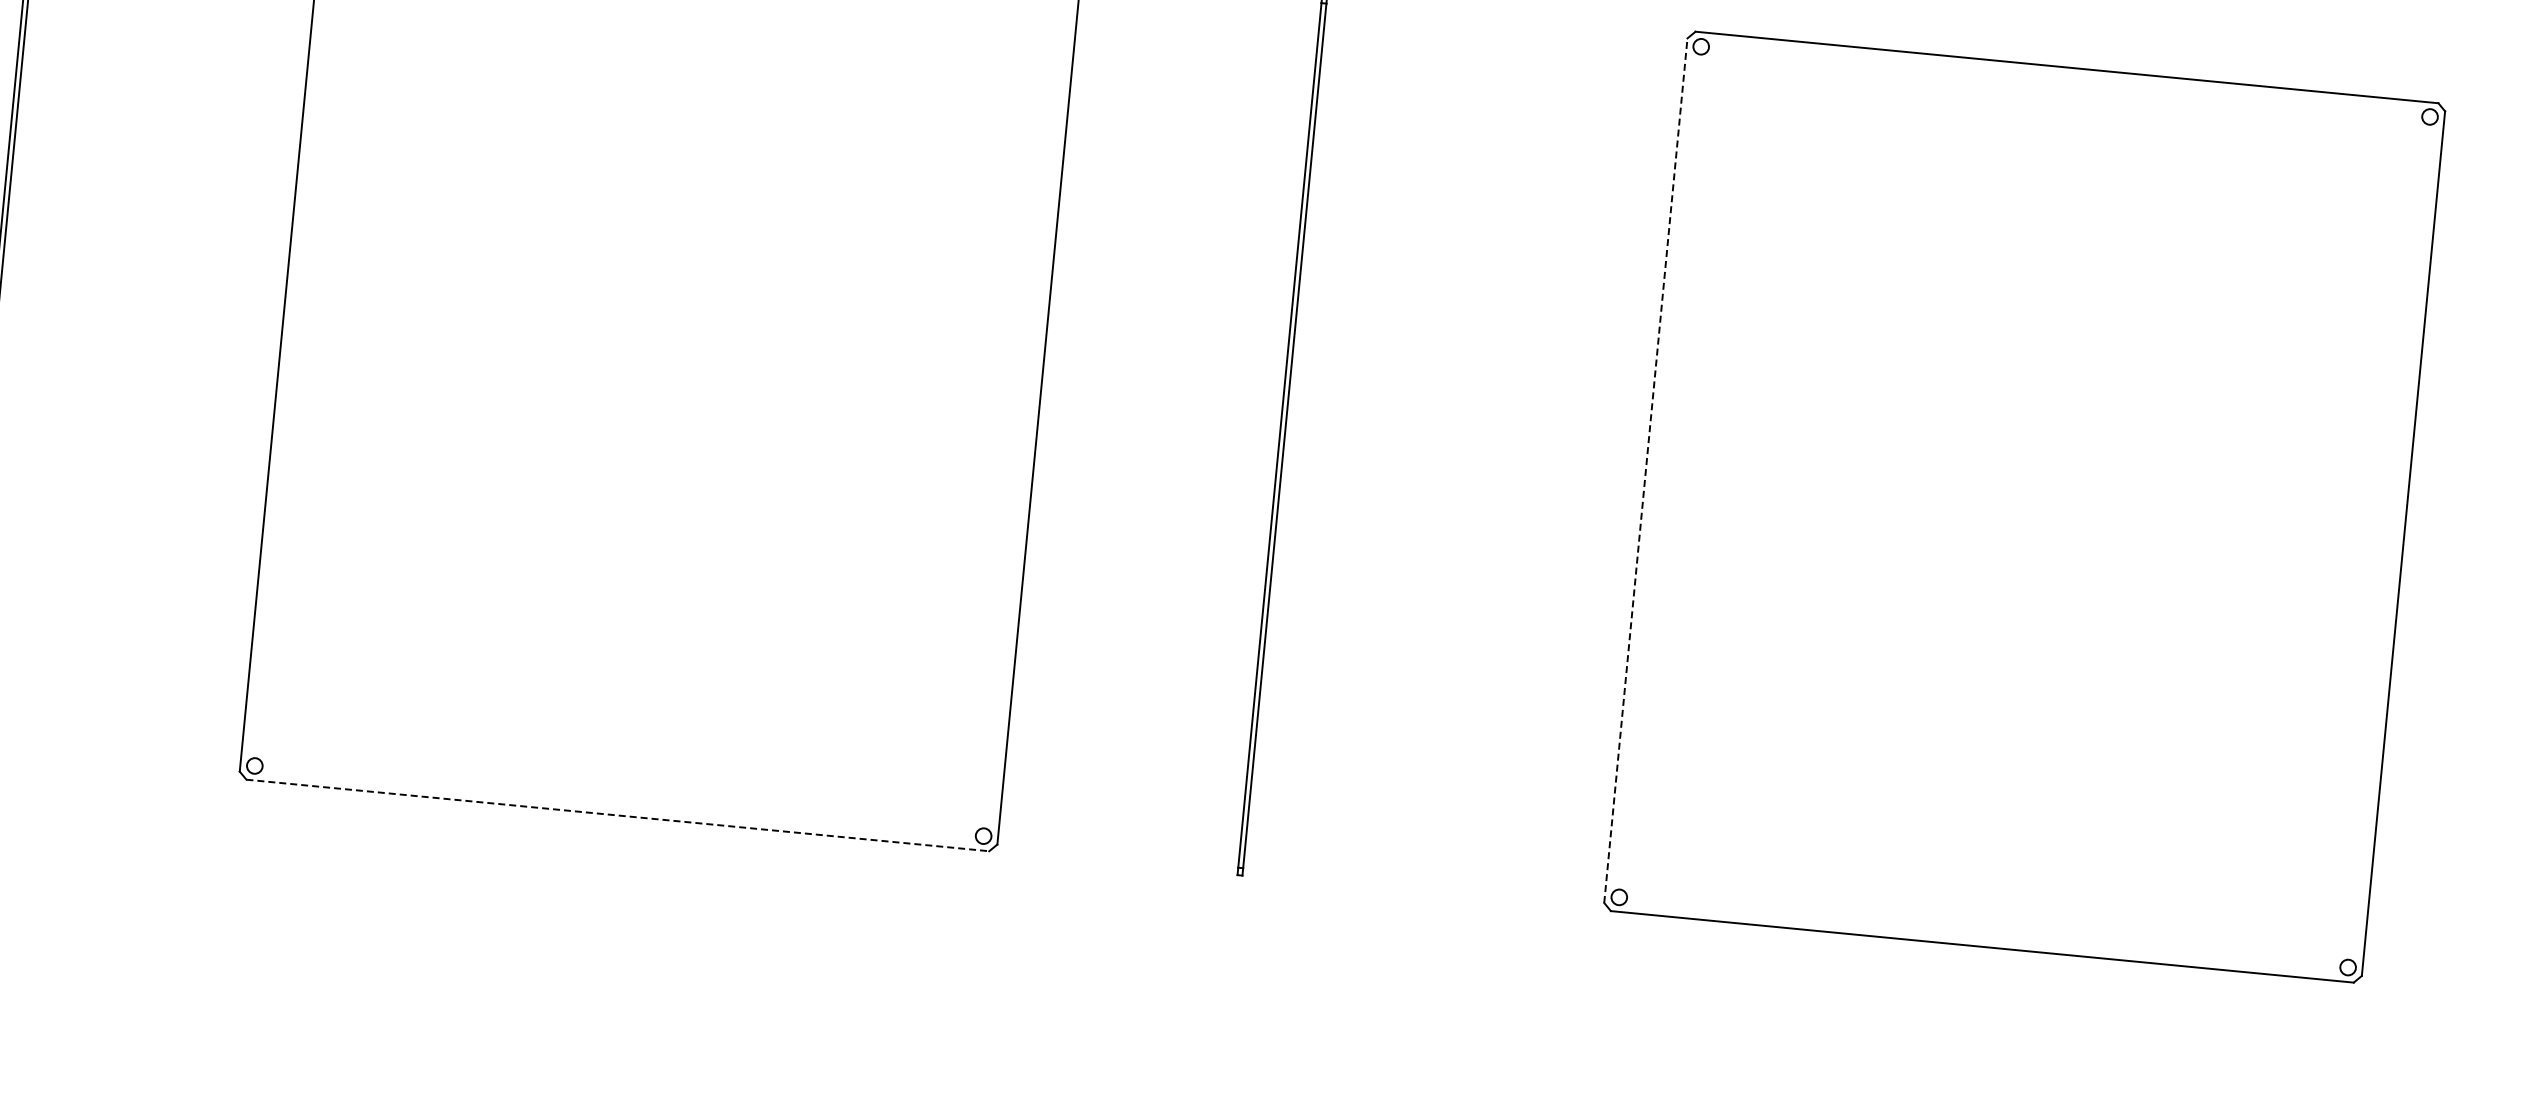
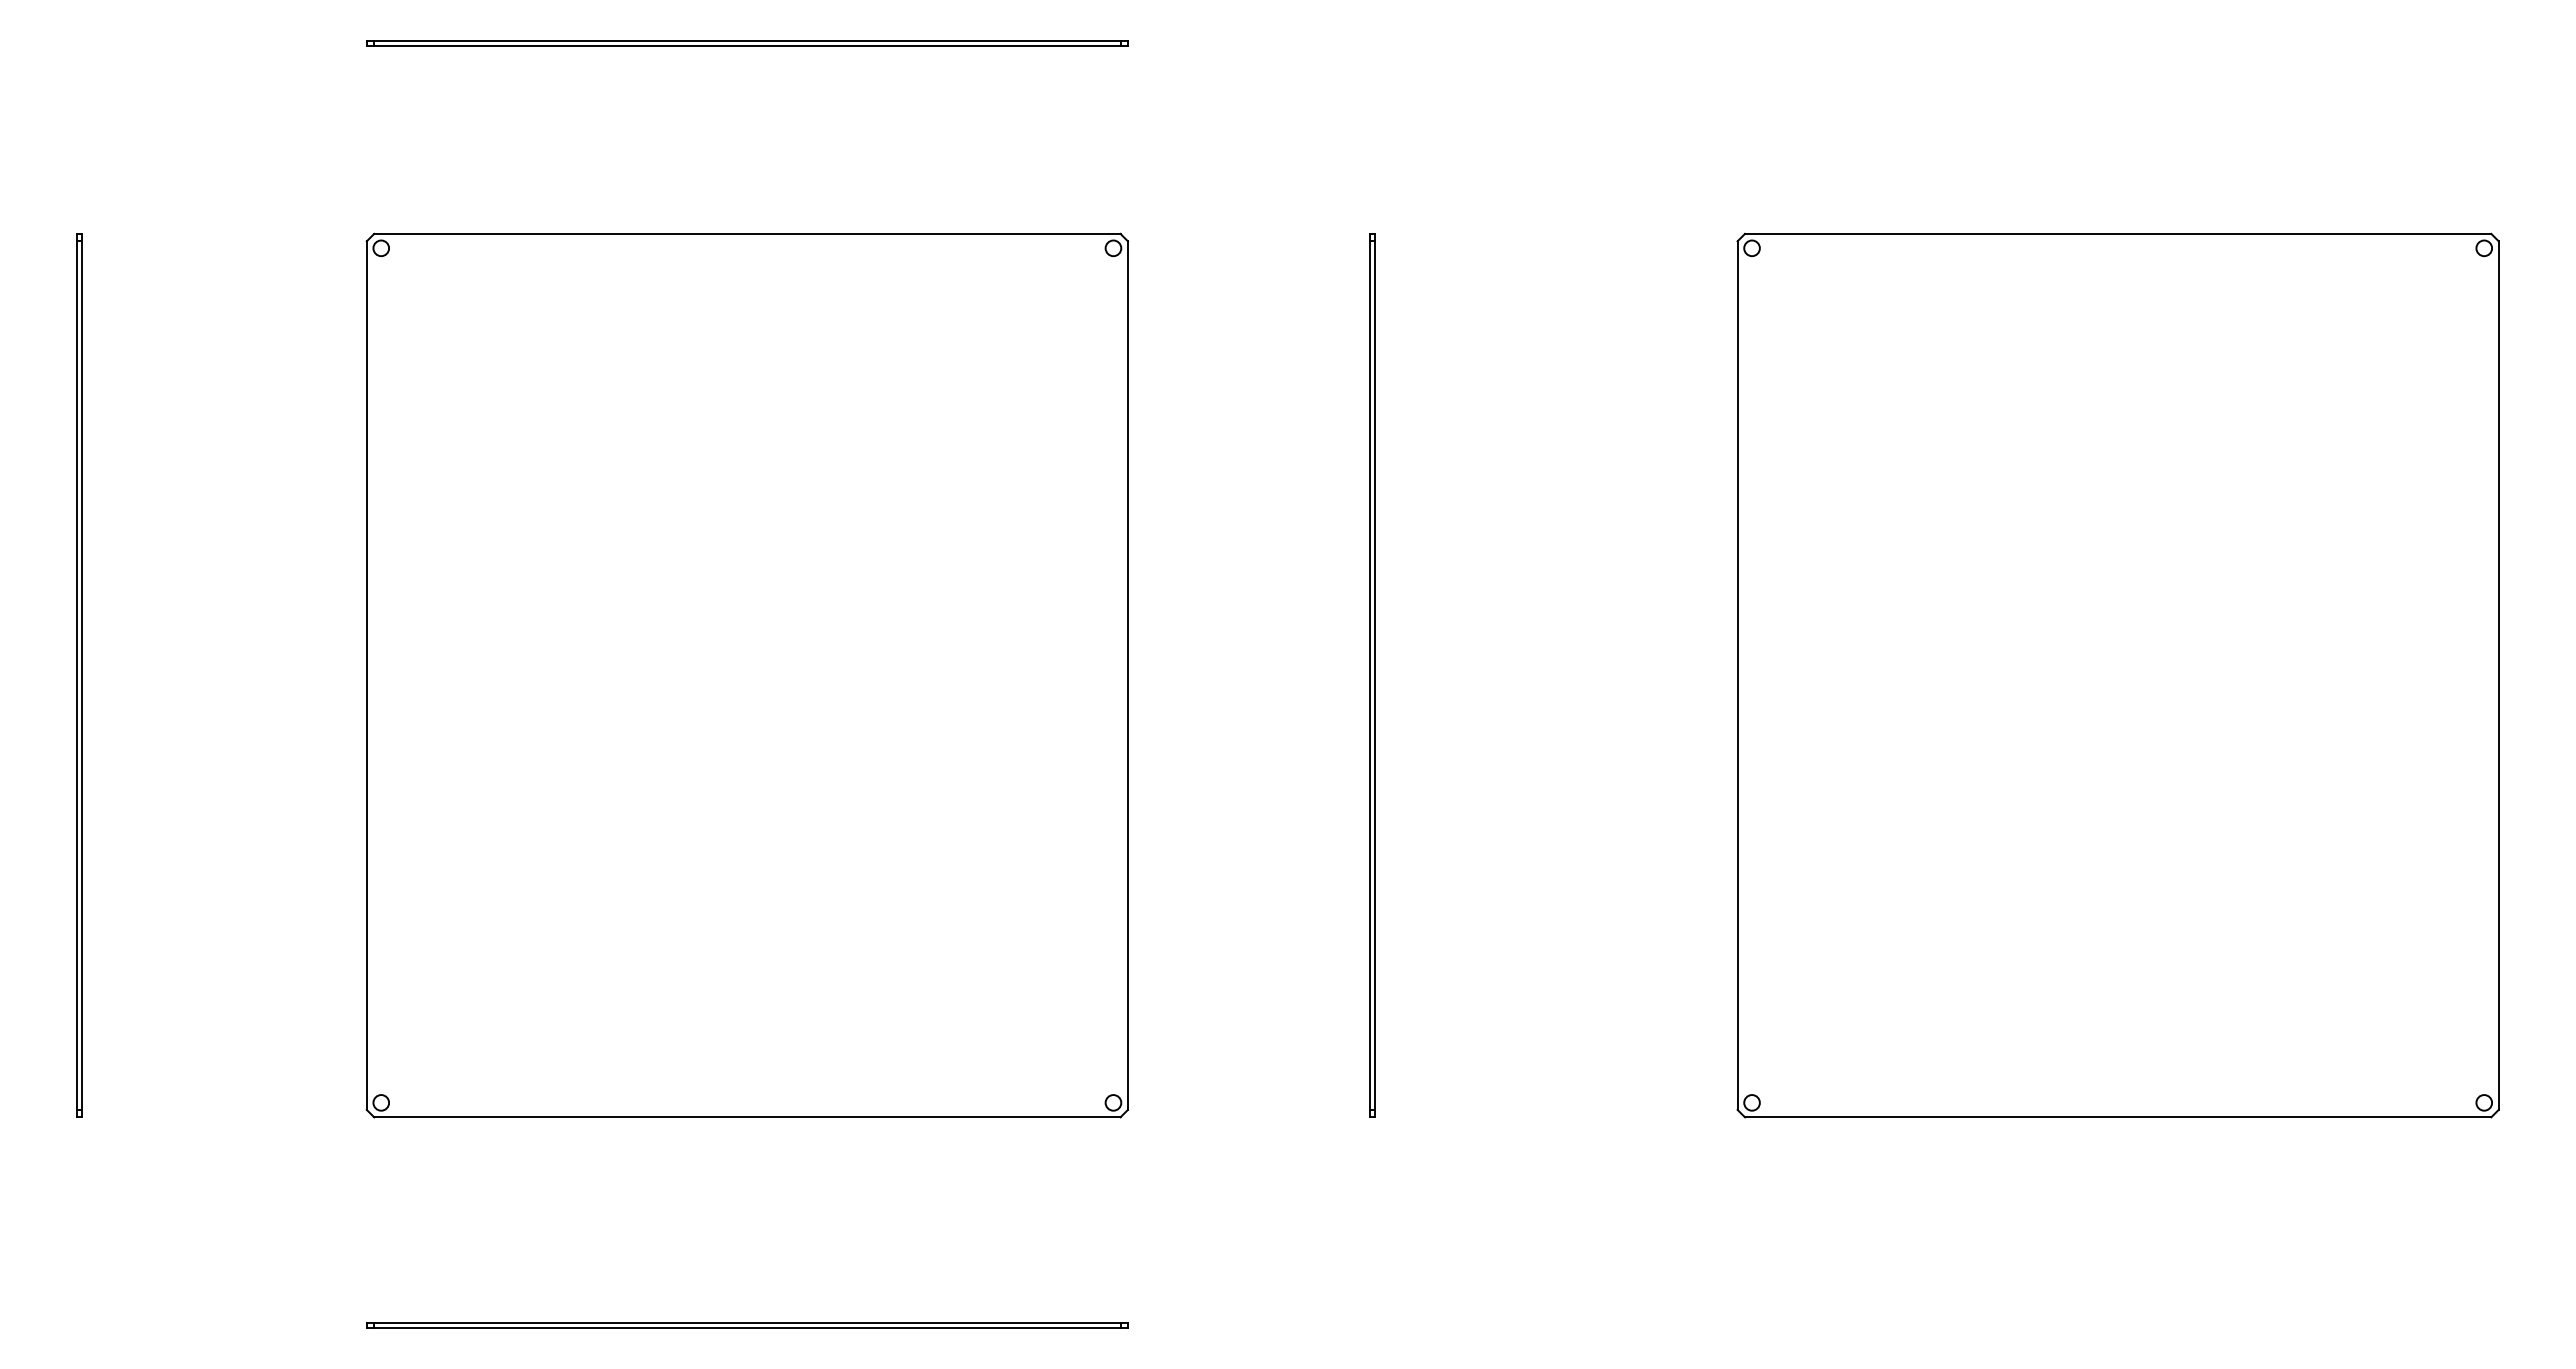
line: (1645, 470) -> (1737, 675), dashed -> solid
line: (617, 815) -> (747, 1117), dashed -> solid
part: (598, 1022) -> (747, 1325), added

